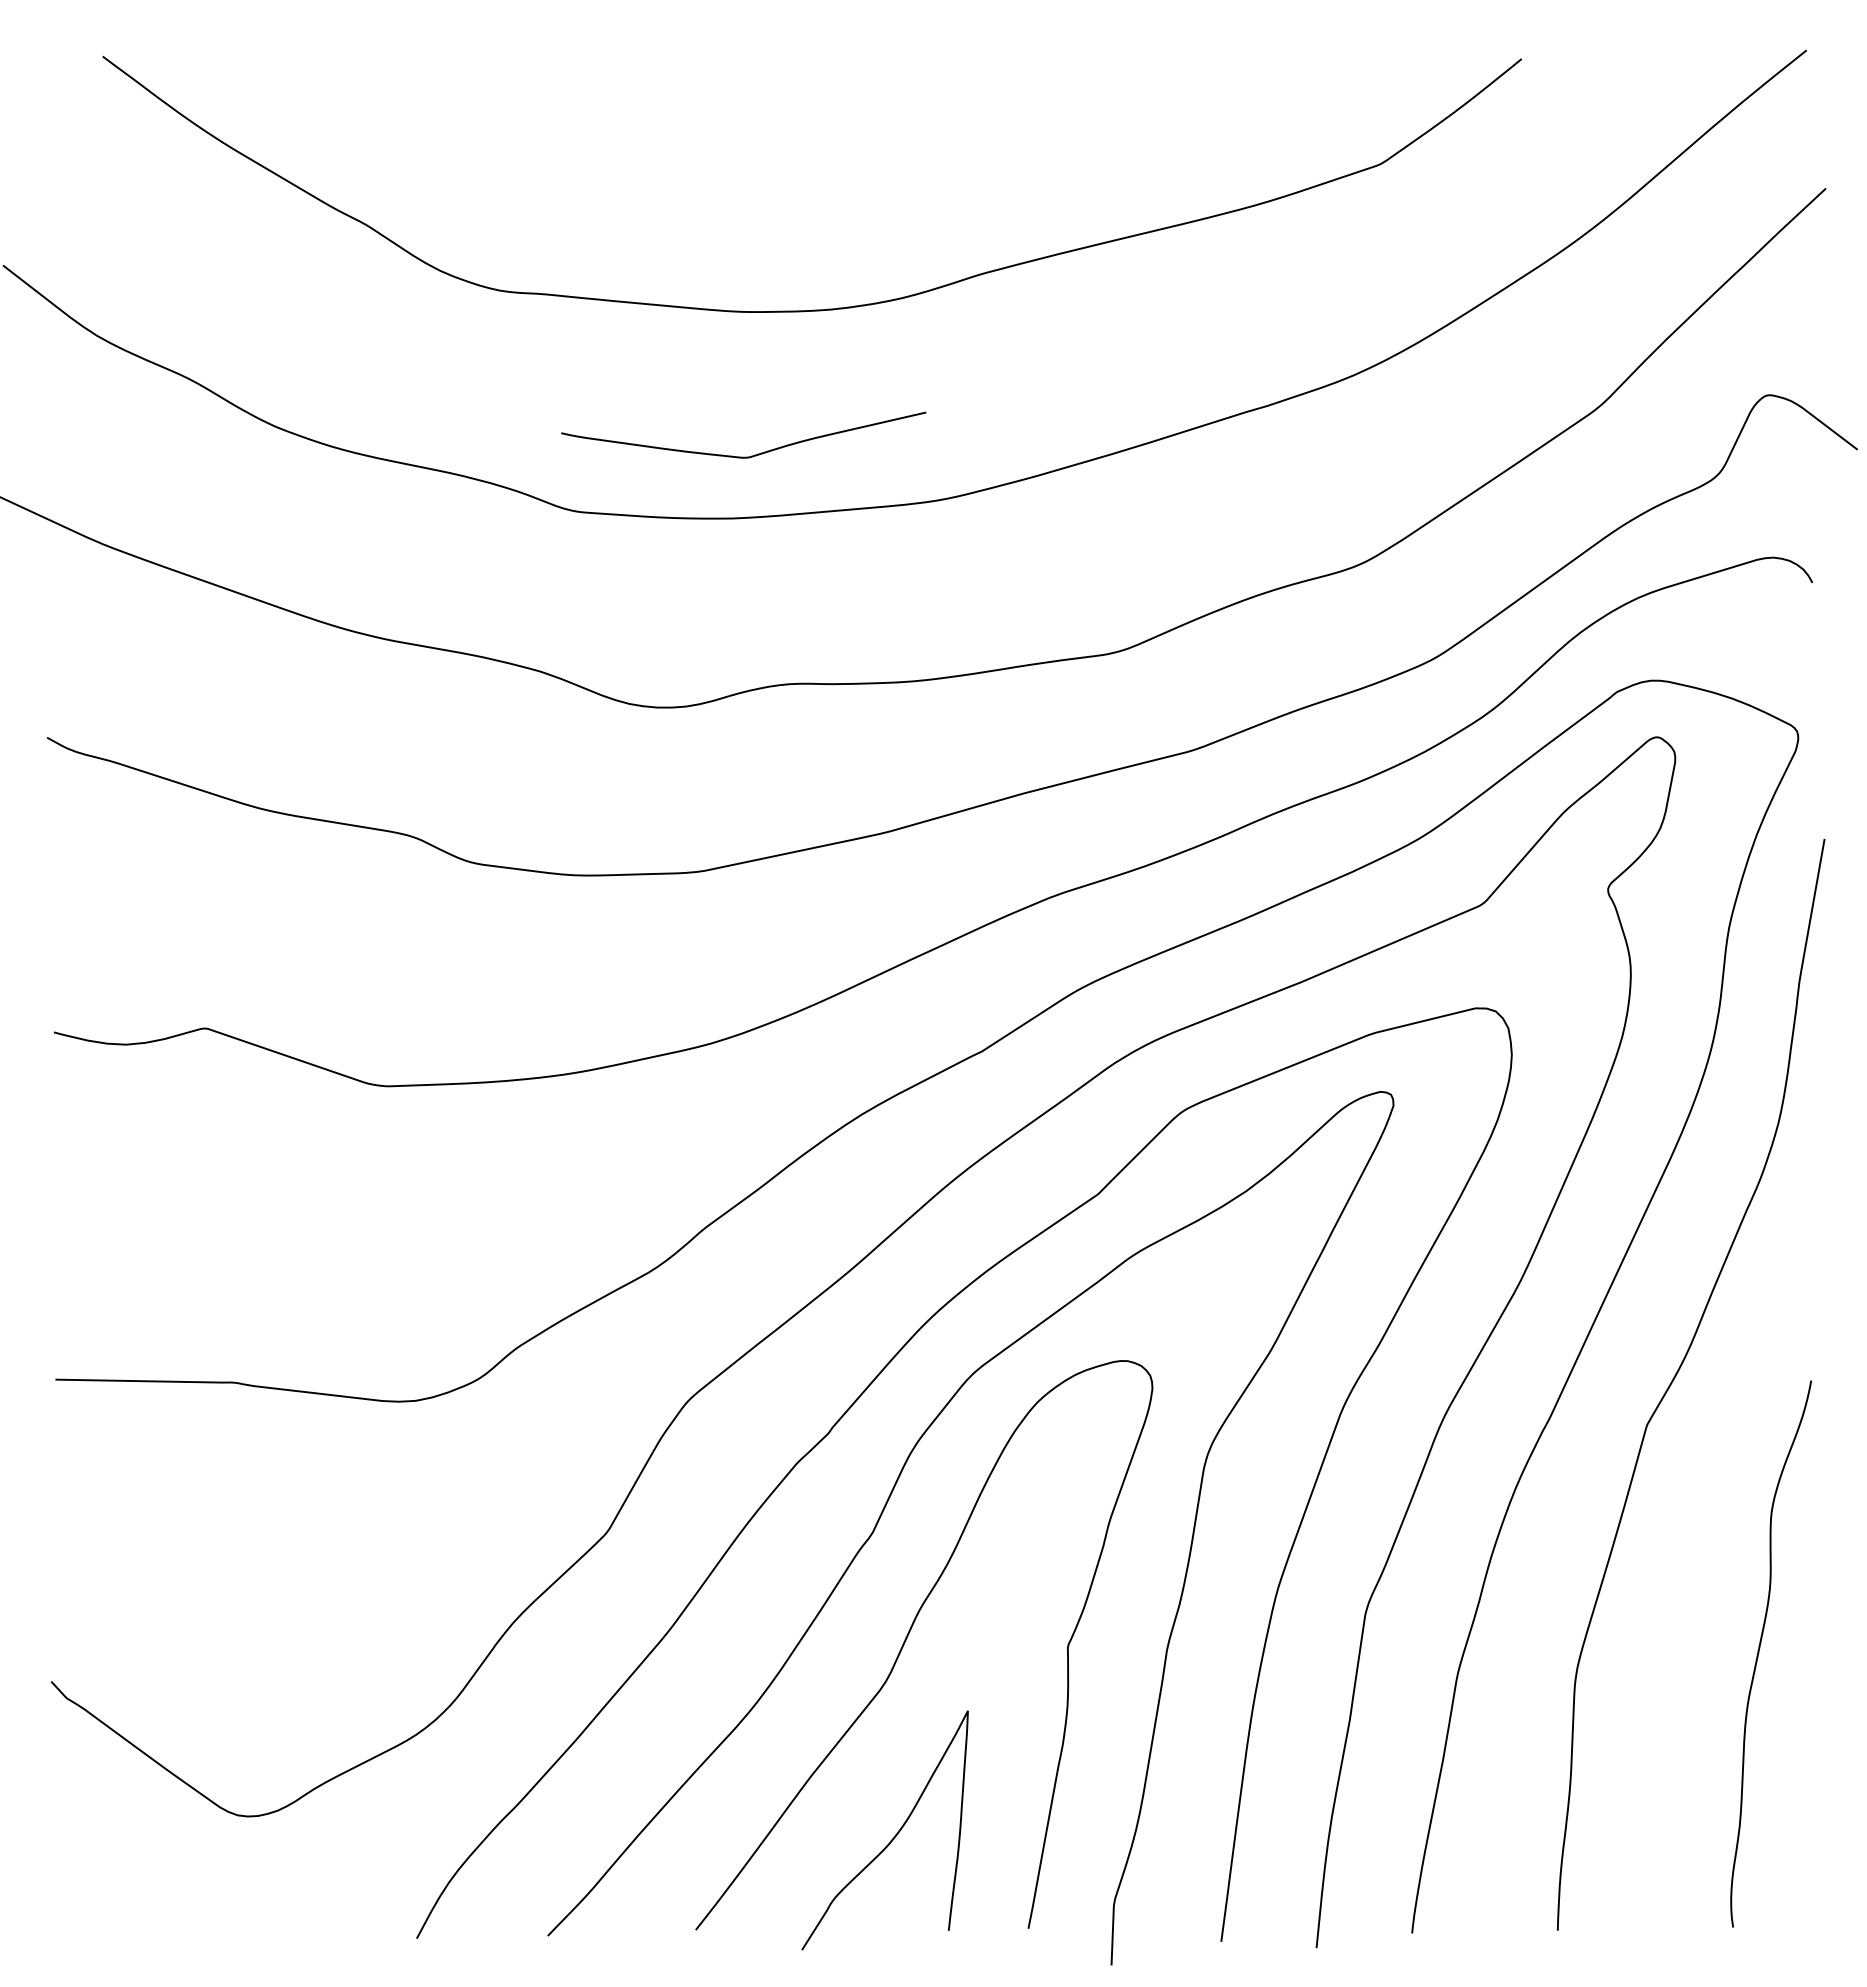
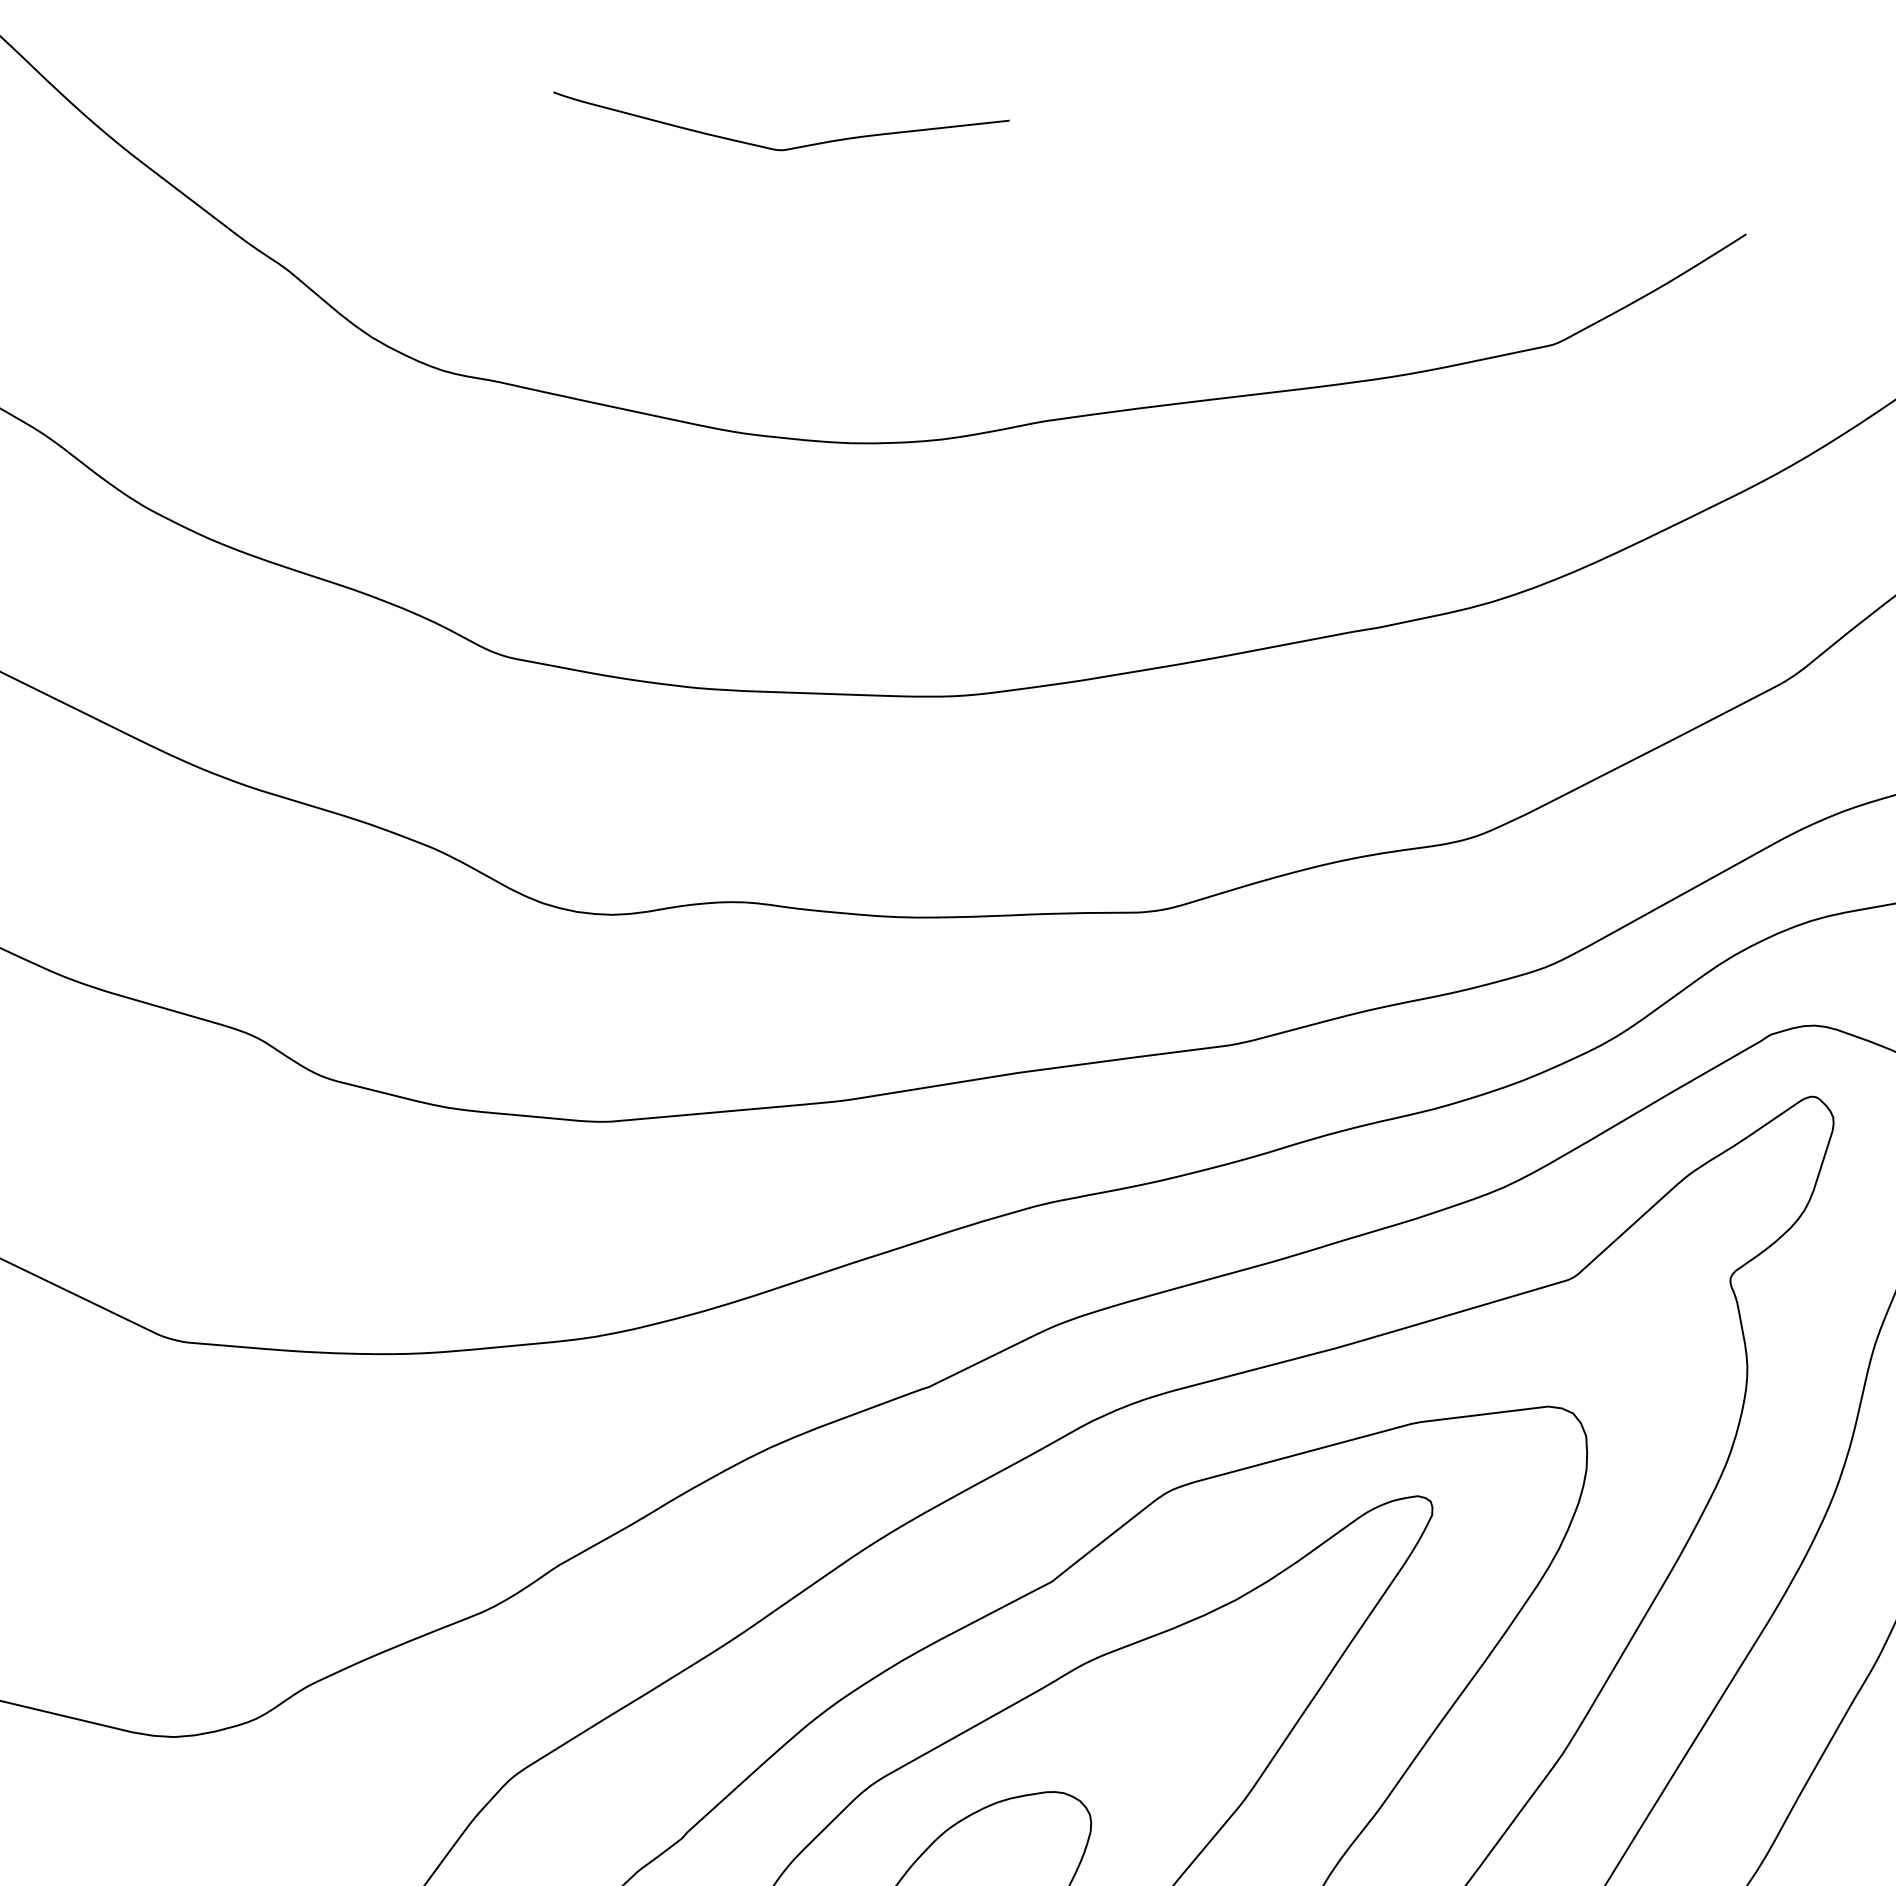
curve: (743, 456) -> (776, 148), moved

